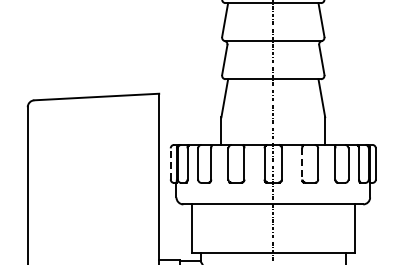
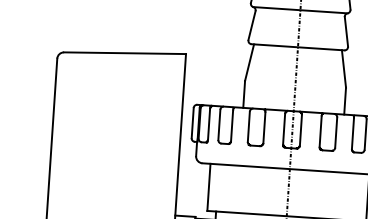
line: (170, 163) -> (192, 122), dashed -> solid
line: (302, 163) -> (320, 131), dashed -> solid

